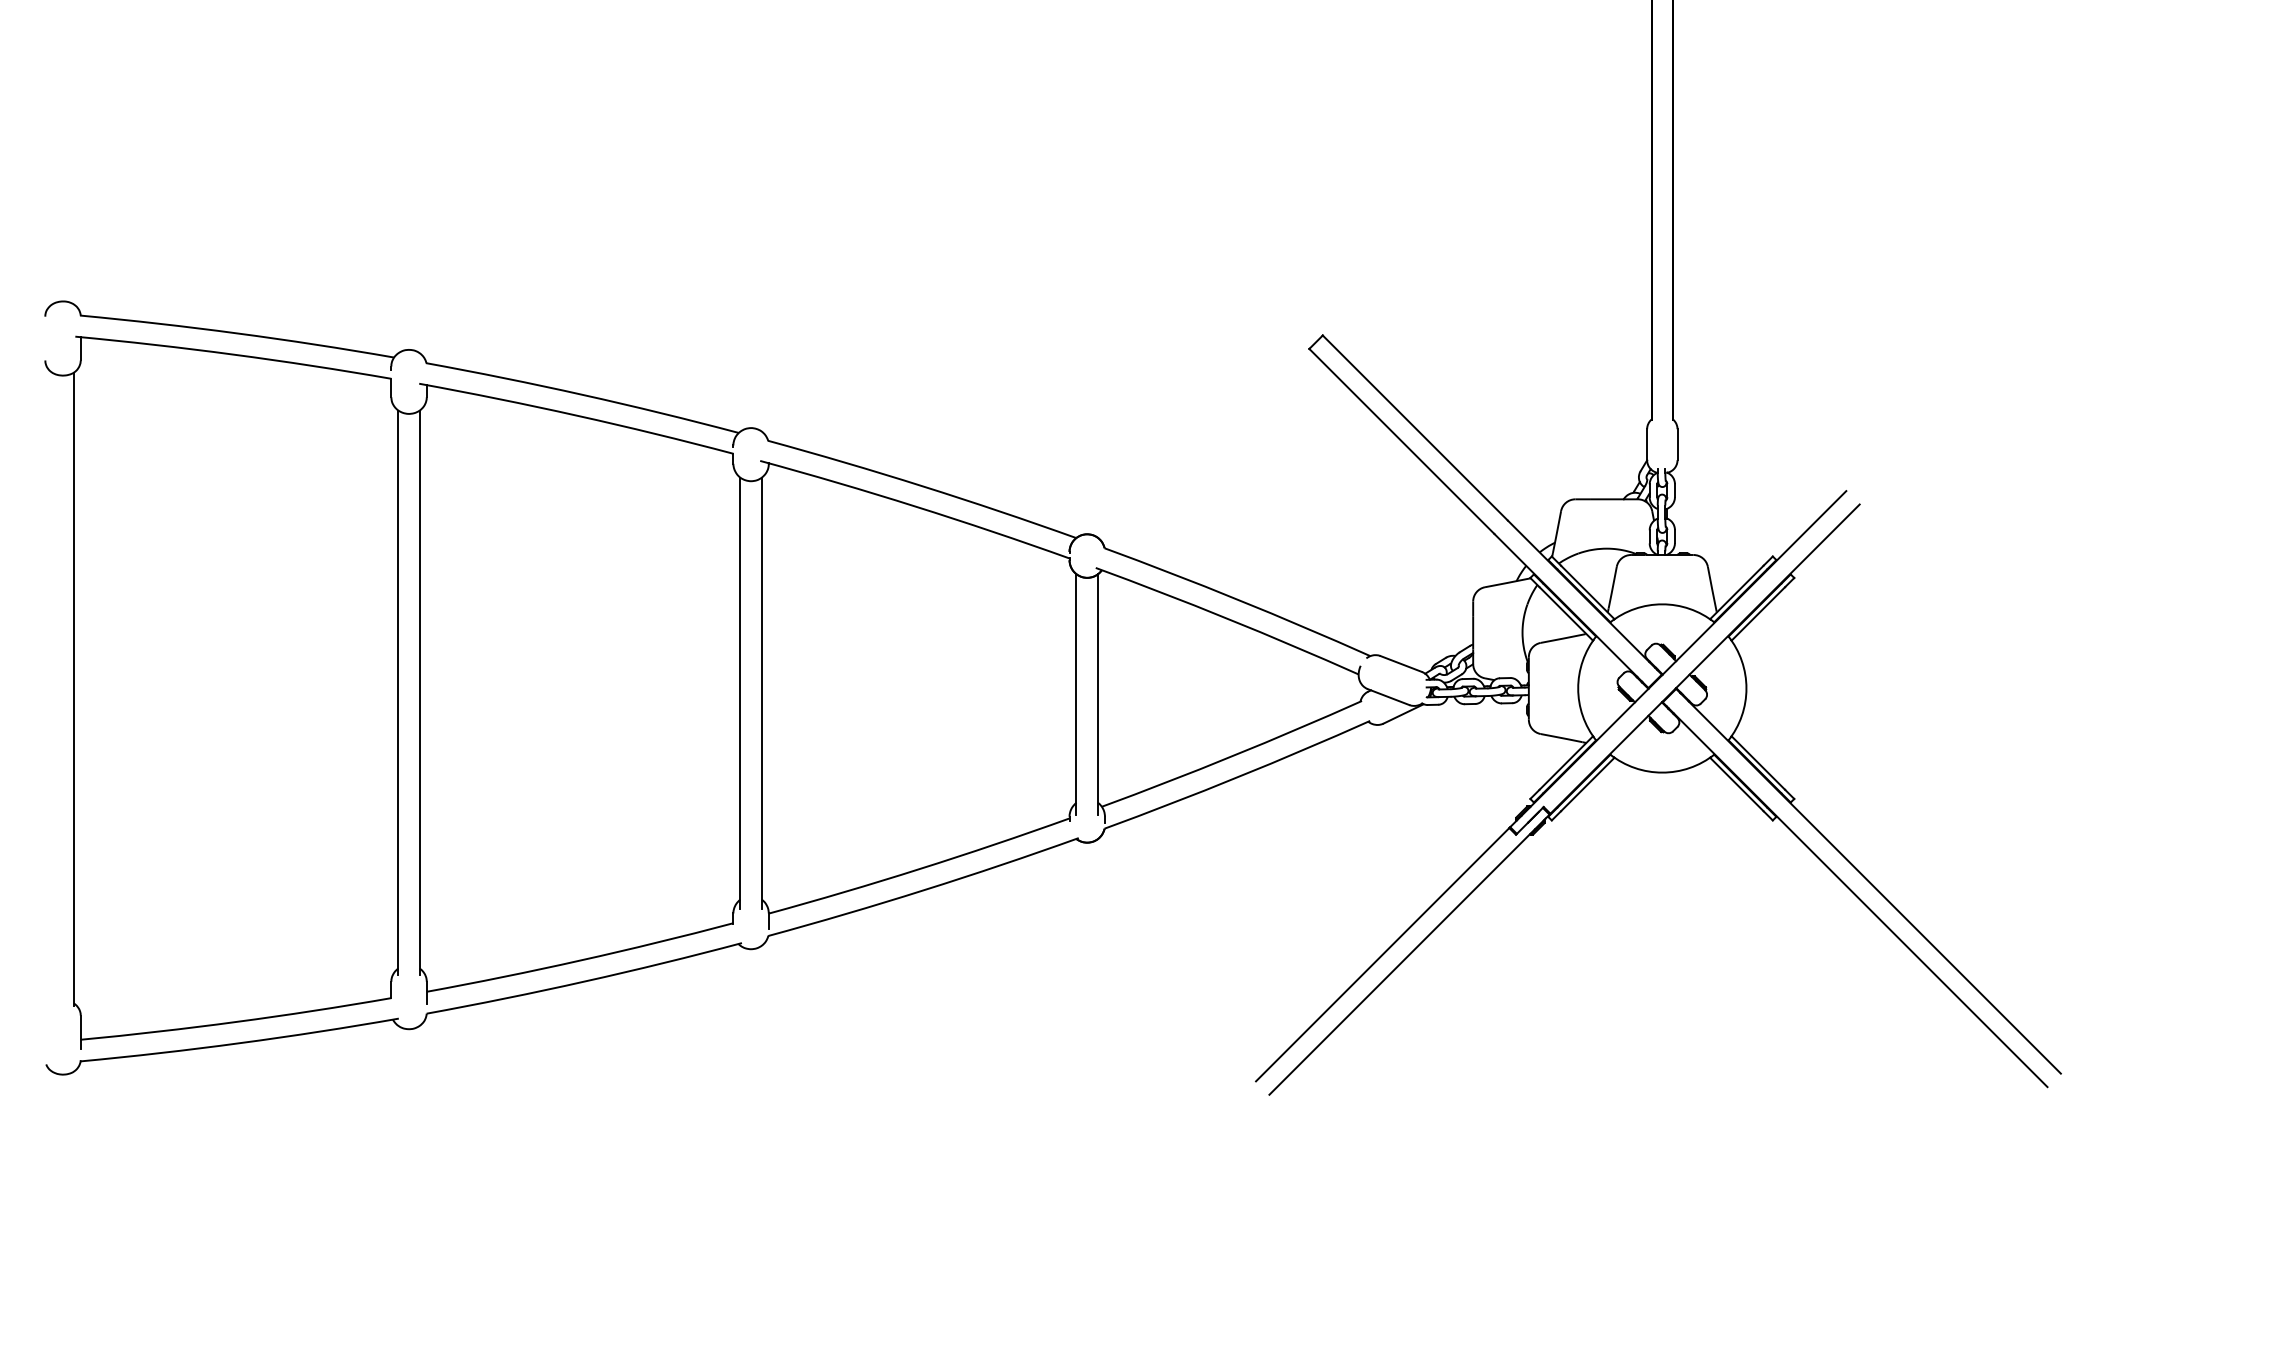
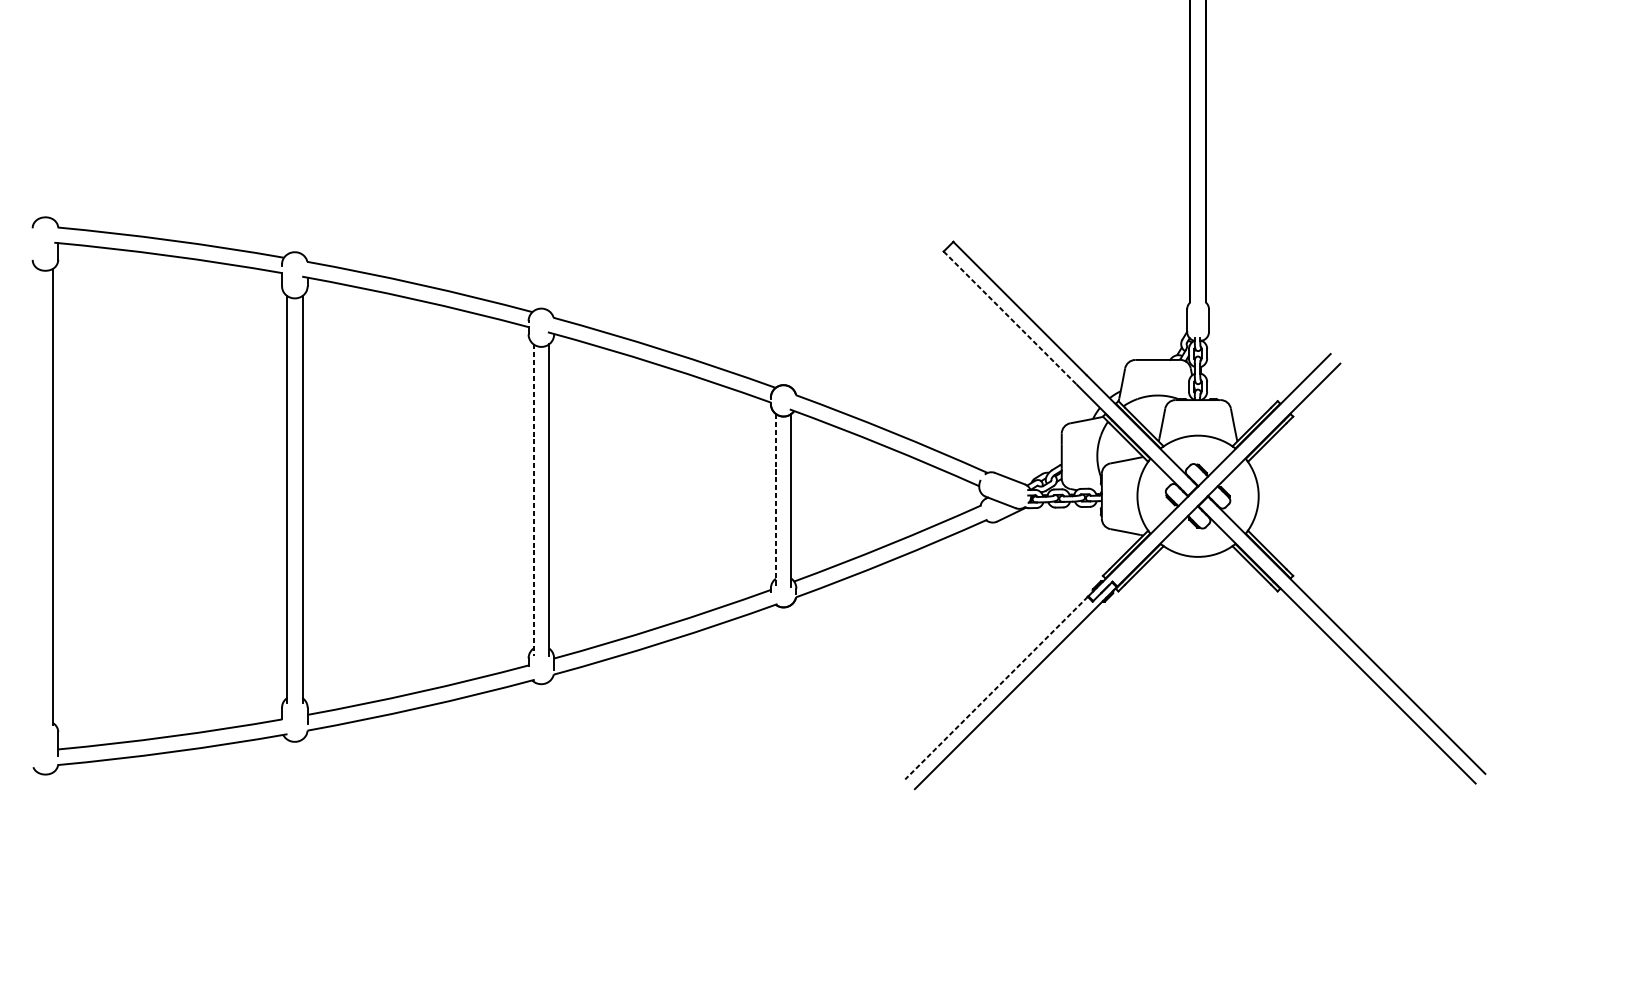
line: (1401, 441) -> (1010, 318), solid -> dashed
line: (740, 693) -> (533, 499), solid -> dashed
line: (1076, 695) -> (775, 501), solid -> dashed
line: (1382, 955) -> (996, 688), solid -> dashed

